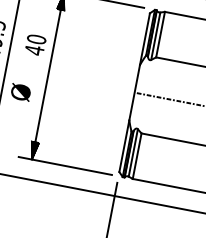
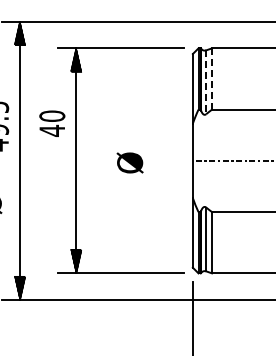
line: (160, 35) -> (212, 79), solid -> dashed
line: (155, 36) -> (206, 82), solid -> dashed
text: (20, 91) -> (129, 162), moved

